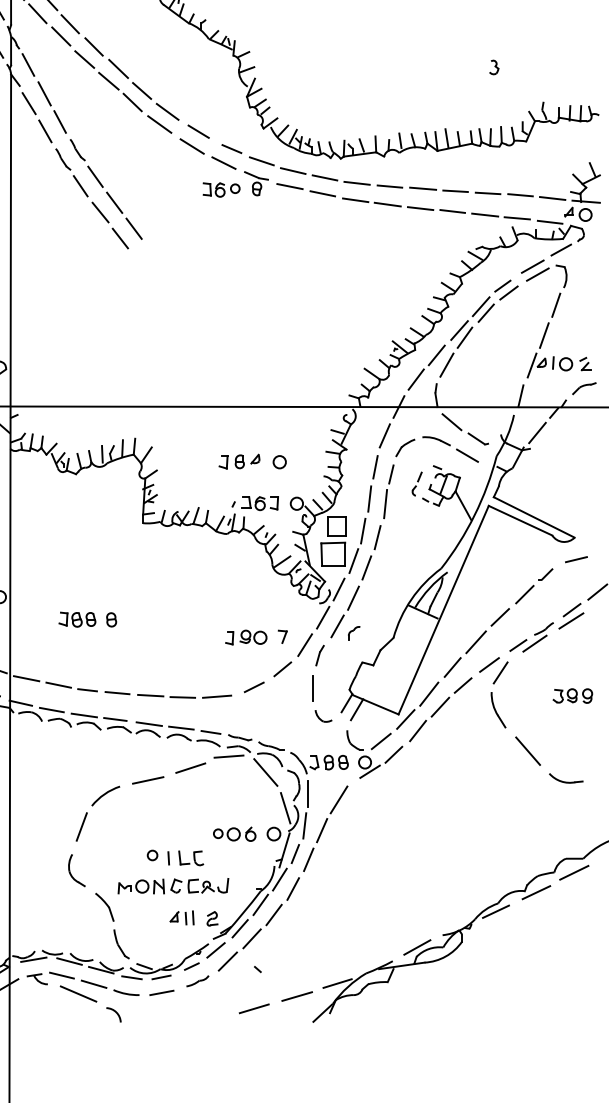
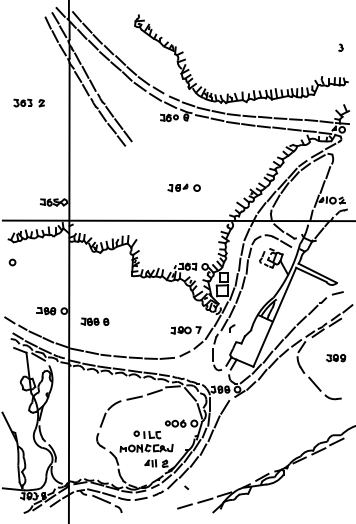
part: (493, 66) -> (340, 47), moved
part: (251, 460) -> (183, 187), moved
part: (86, 618) -> (94, 321), moved

